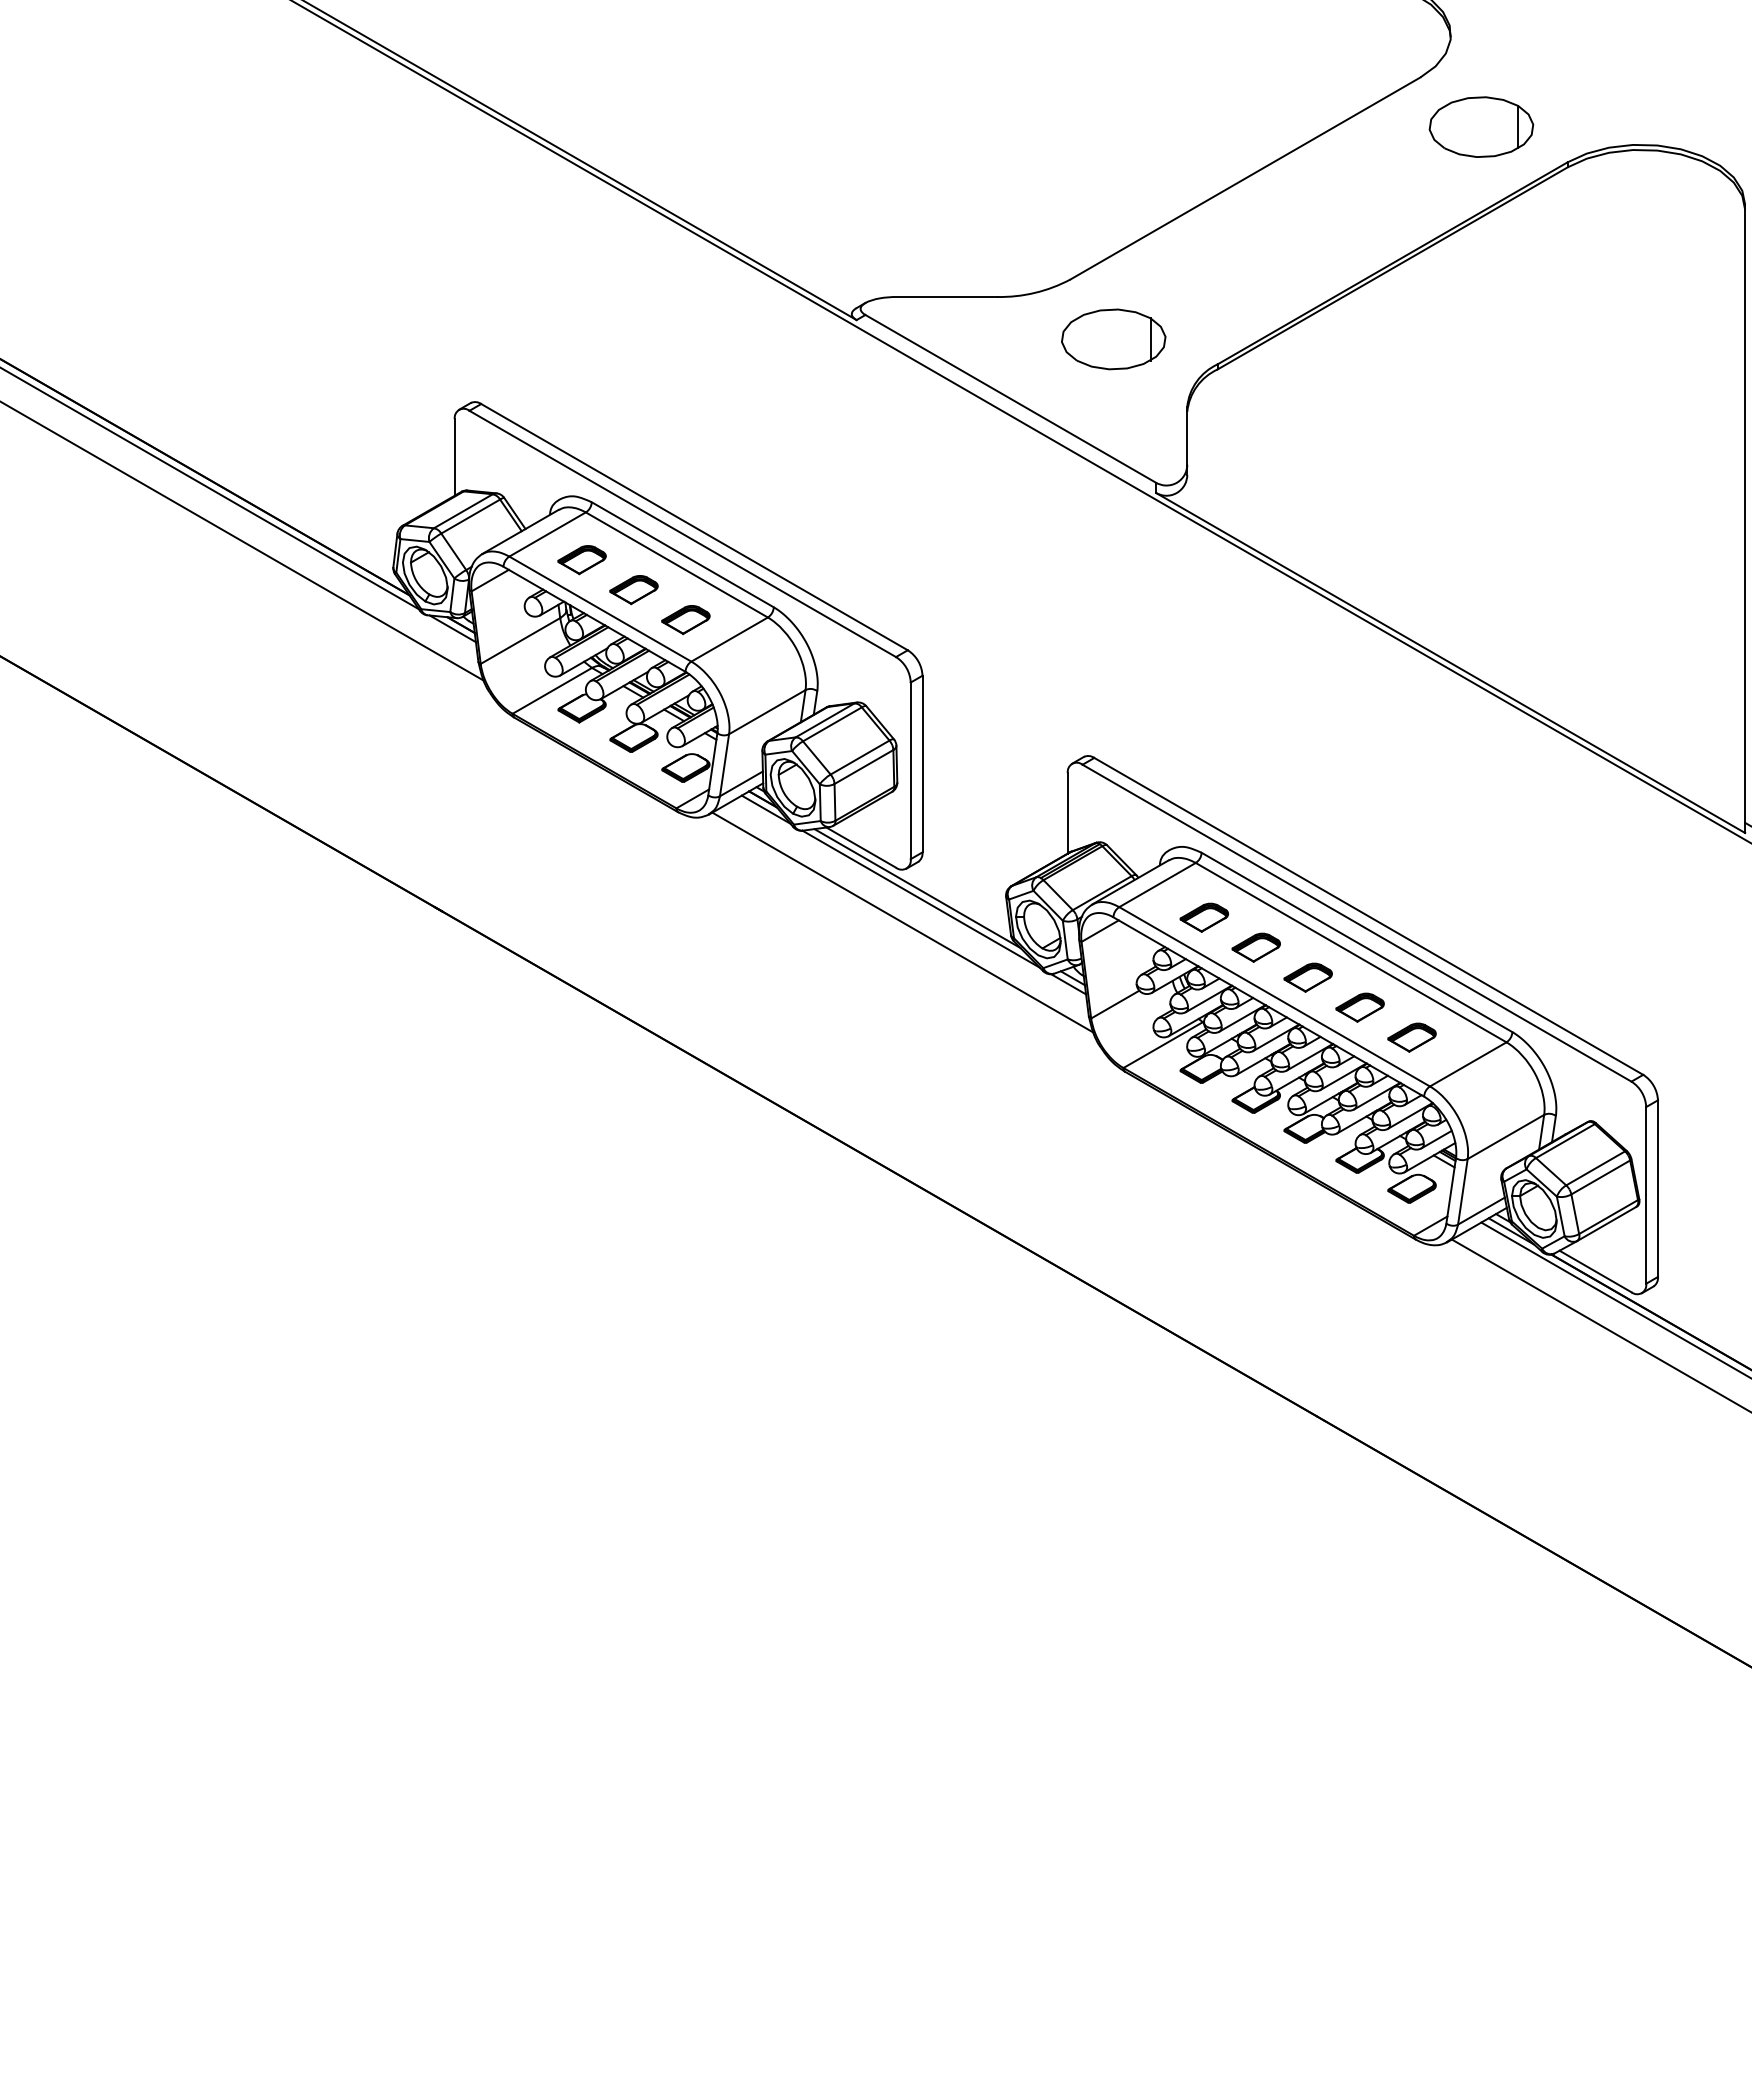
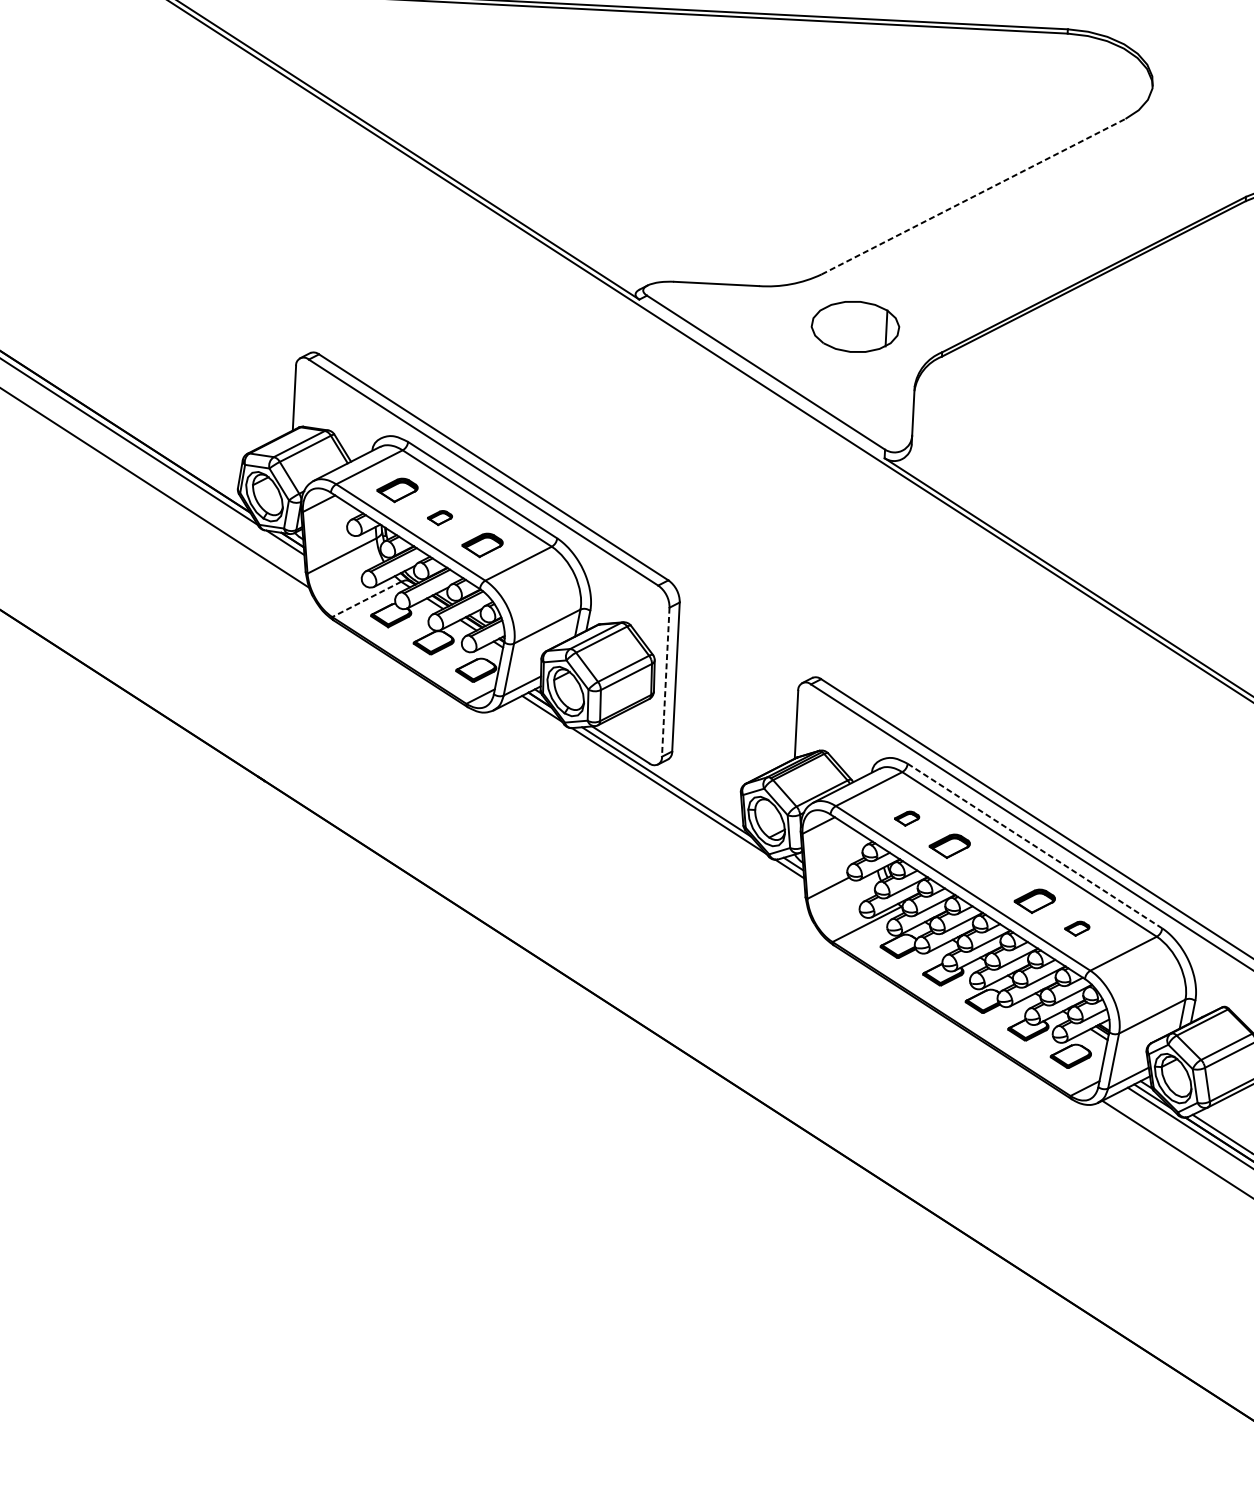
part: (1481, 126) -> (1174, 162), removed
line: (1245, 178) -> (973, 196), solid -> dashed
part: (633, 590) -> (439, 518), size x0.6
line: (552, 690) -> (366, 599), solid -> dashed
line: (910, 771) -> (665, 682), solid -> dashed
part: (1203, 917) -> (906, 818), size x0.6
line: (902, 922) -> (652, 809), removed
line: (1357, 942) -> (1035, 846), solid -> dashed
part: (1307, 977) -> (991, 873), removed
part: (1411, 1037) -> (1076, 928), size x0.6

